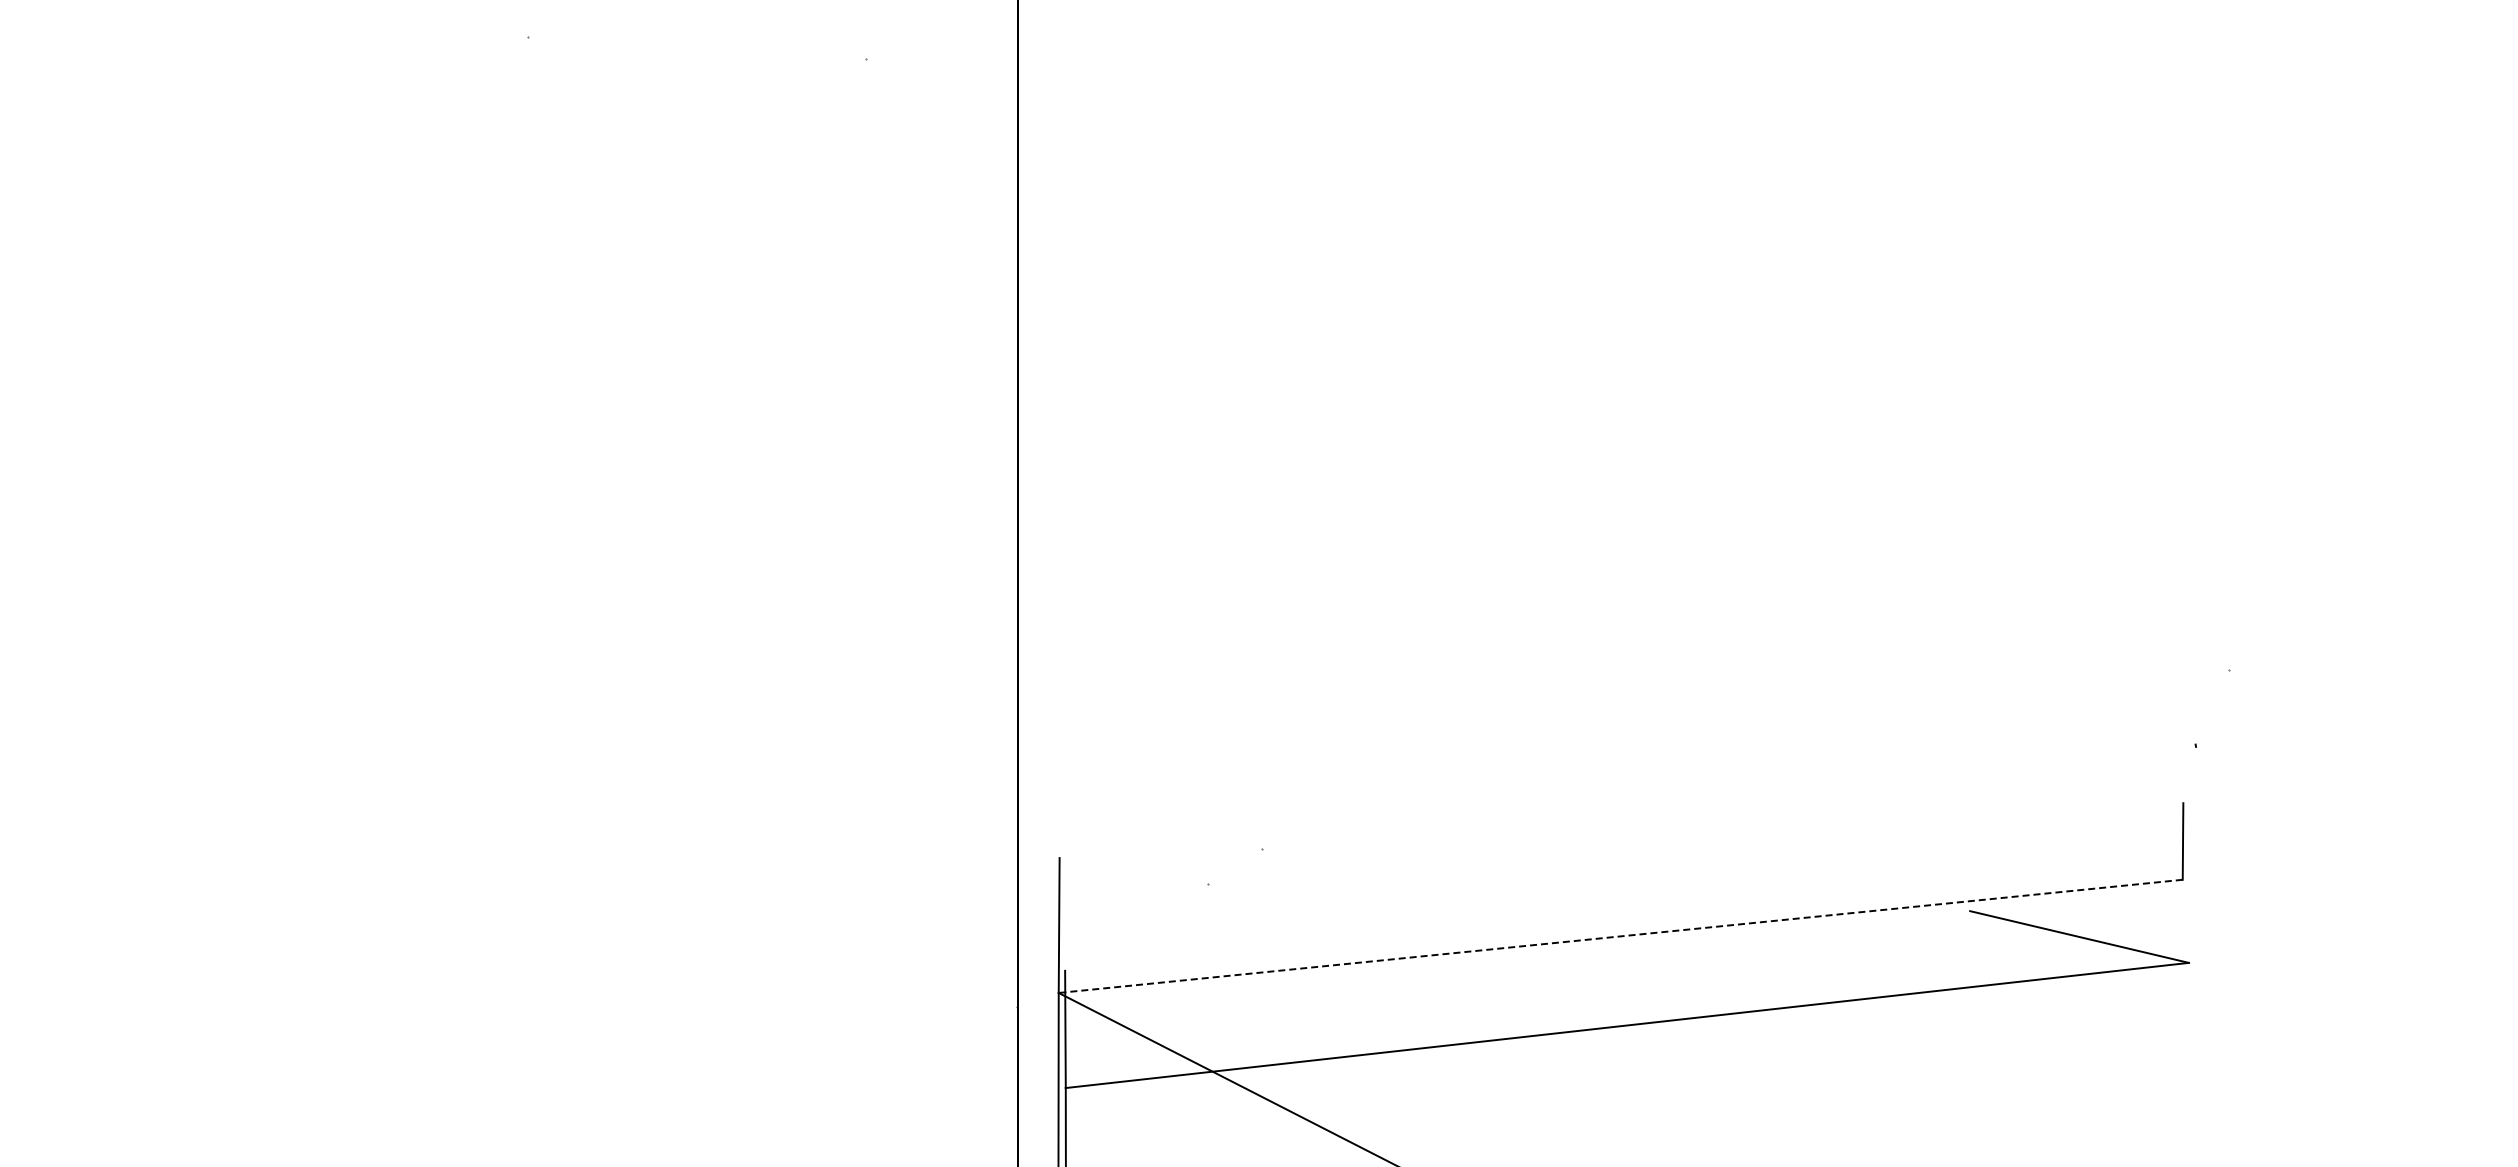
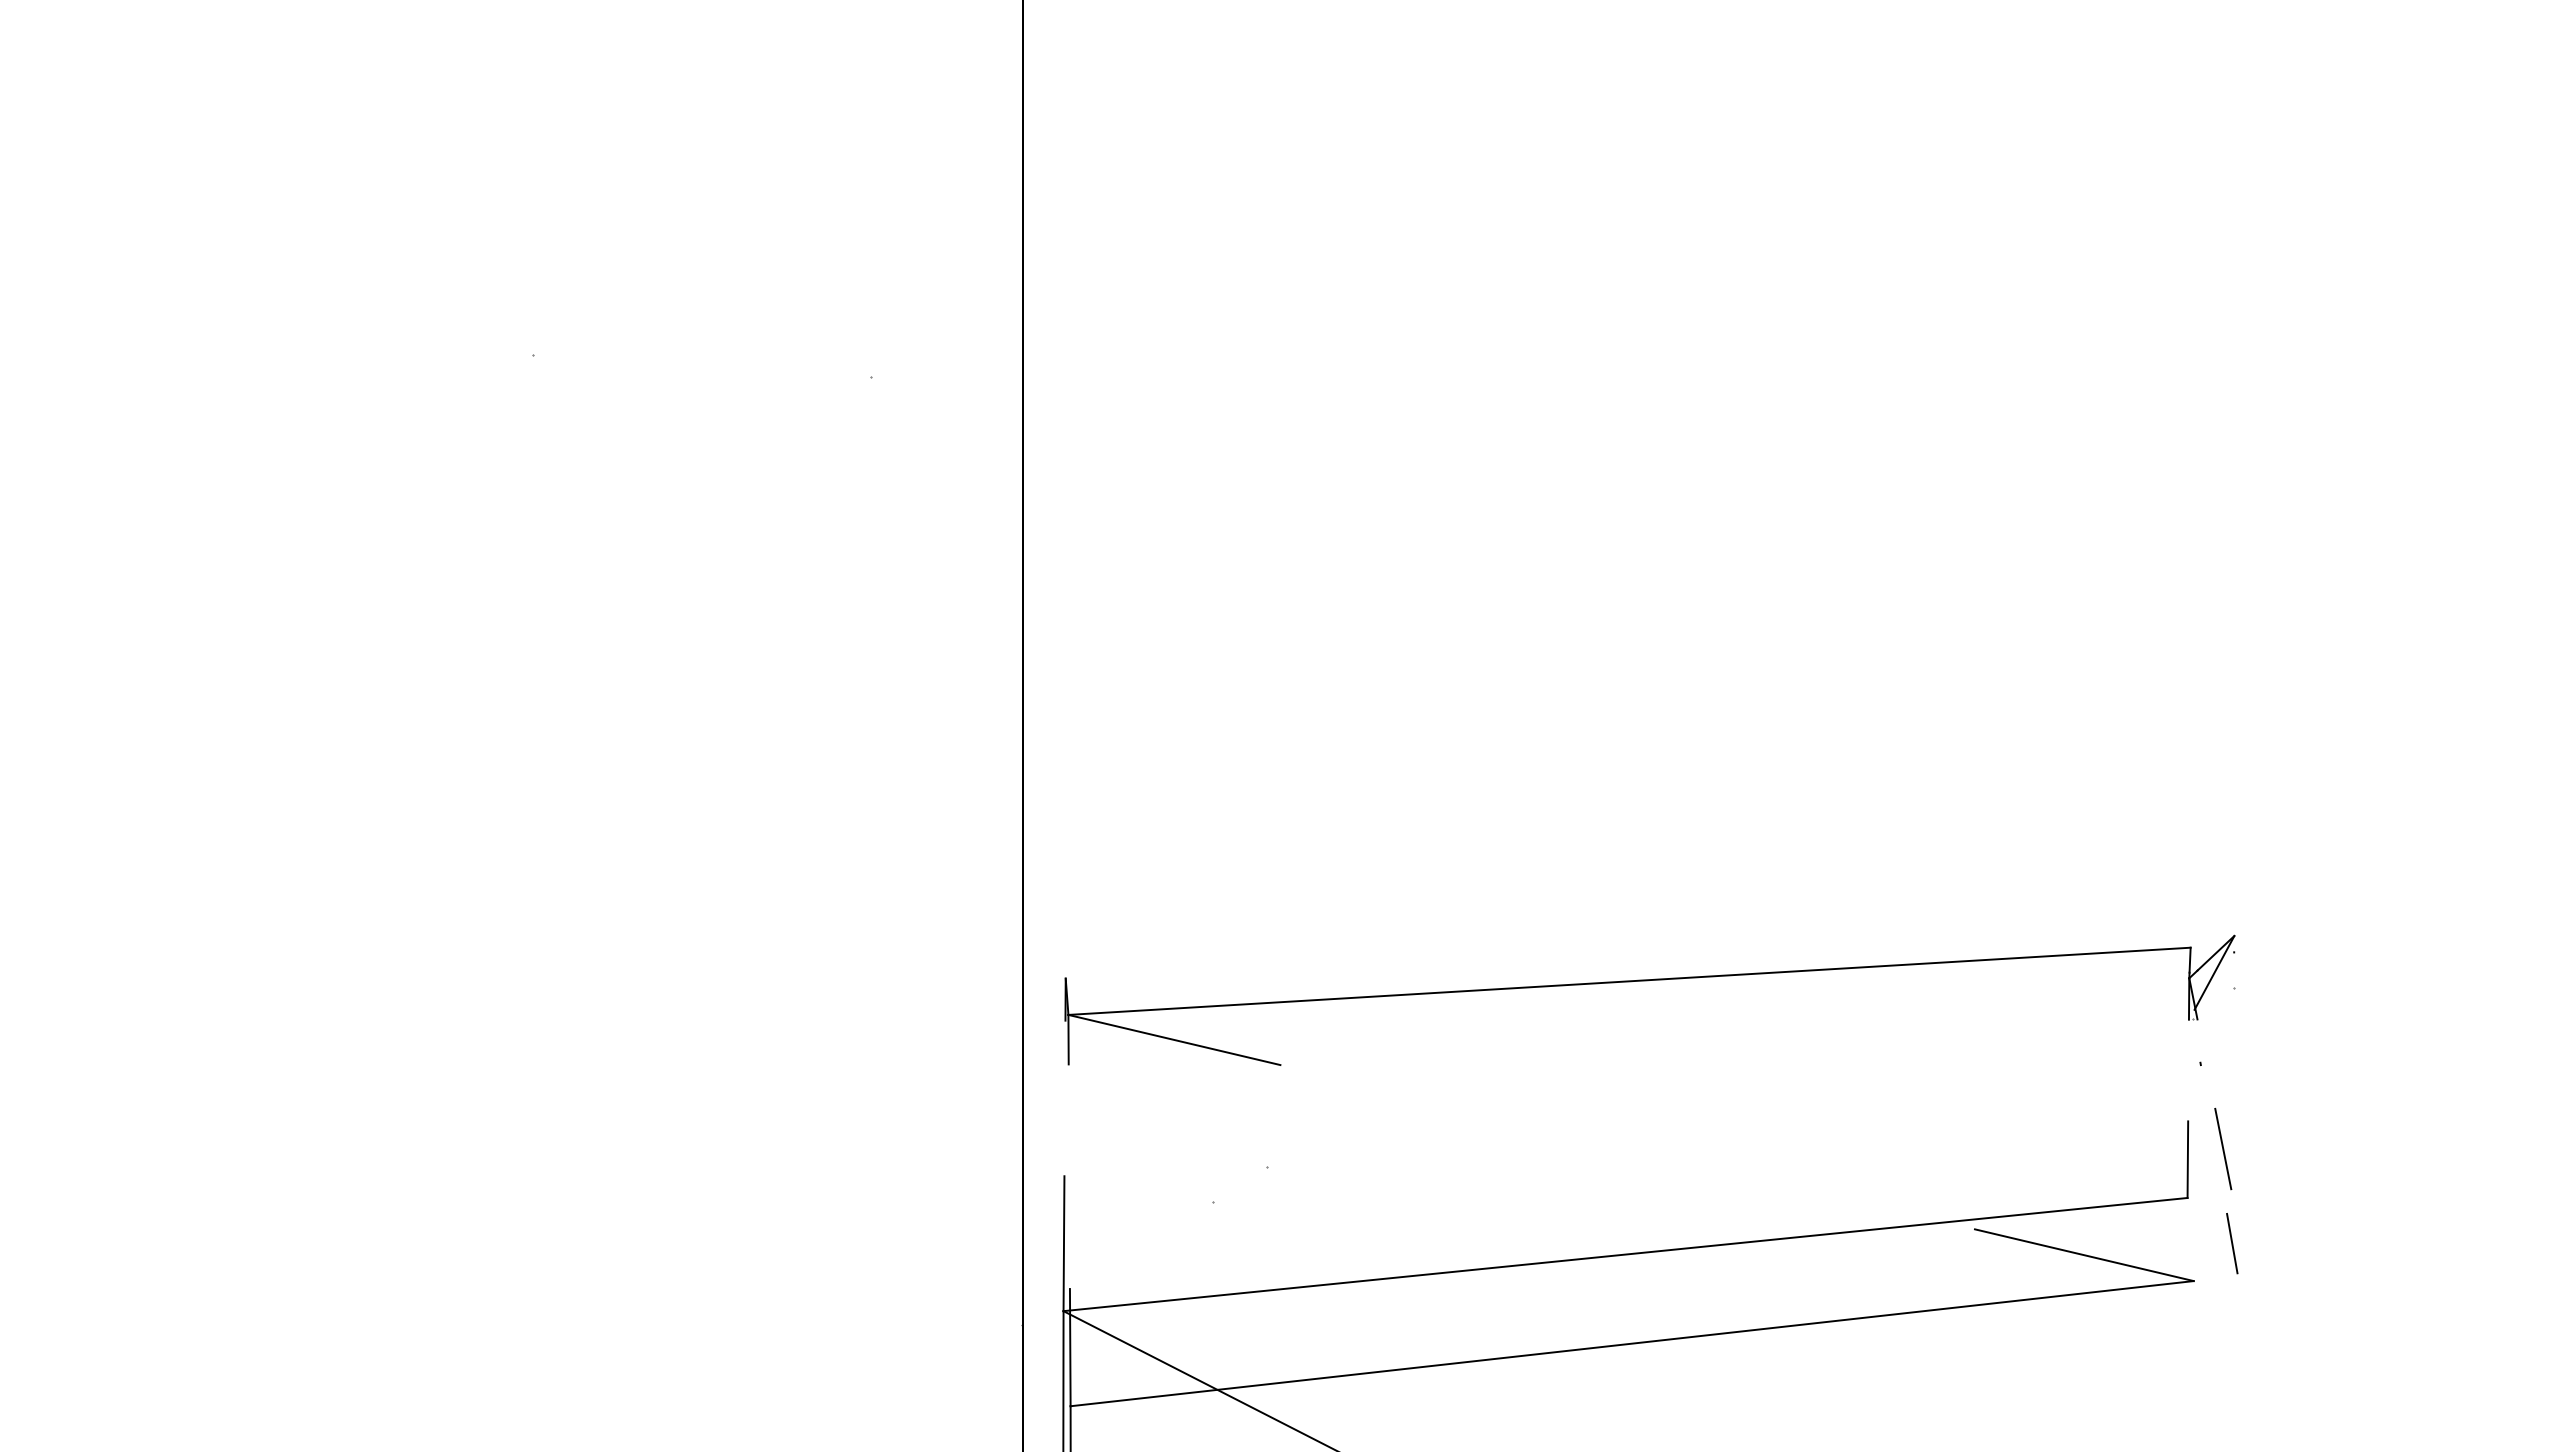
part: (1643, 663) -> (1648, 981), added
line: (2218, 830) -> (2223, 1148), added
line: (2227, 925) -> (2232, 1243), added
line: (1620, 936) -> (1625, 1254), dashed -> solid

